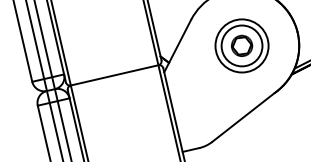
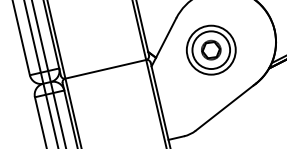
part: (242, 45) -> (211, 49), moved

